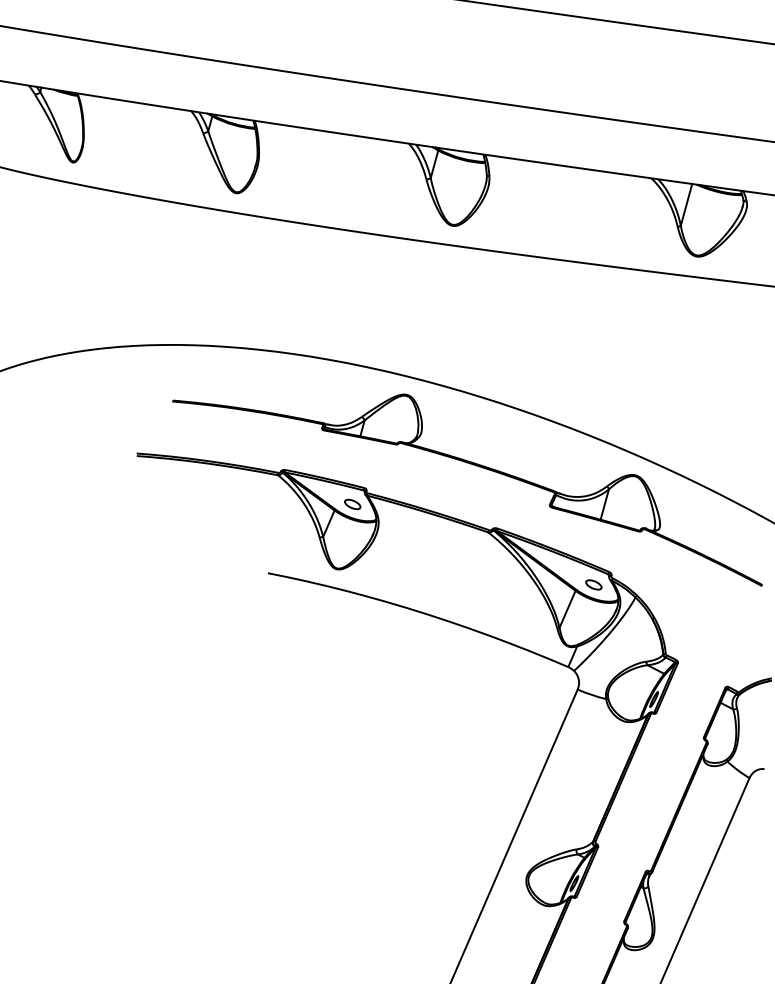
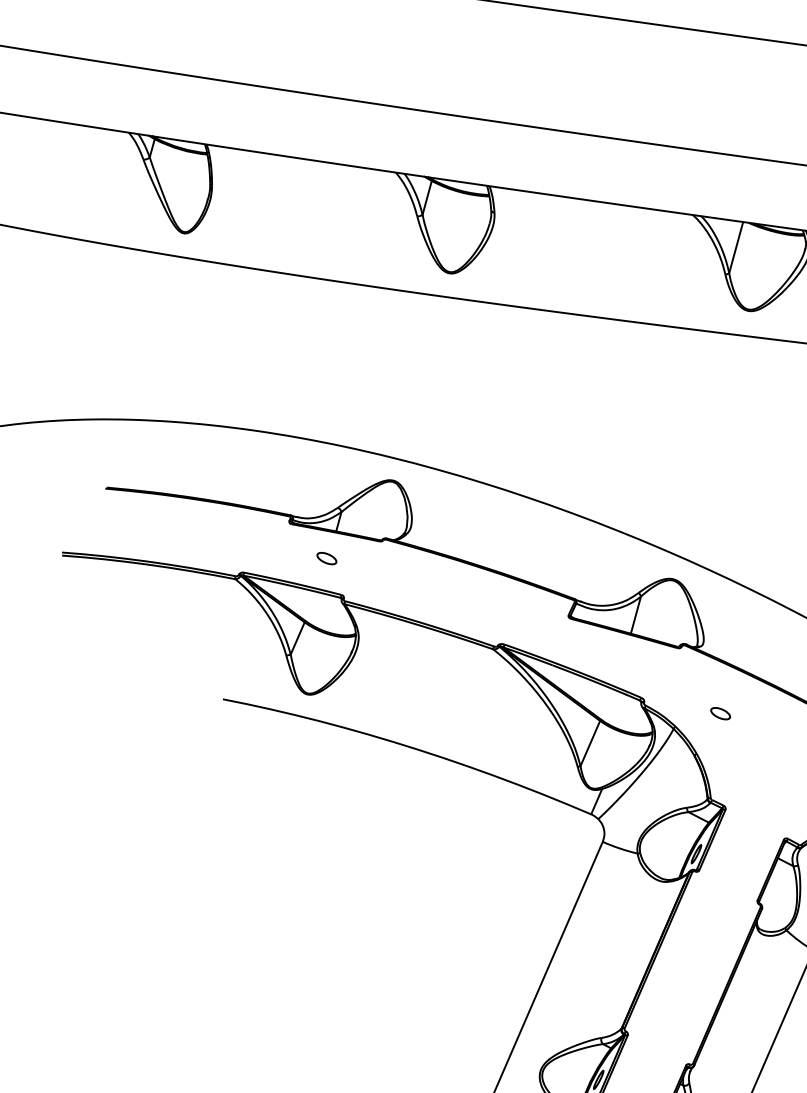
part: (352, 503) -> (326, 557), moved
part: (593, 584) -> (720, 713), moved

